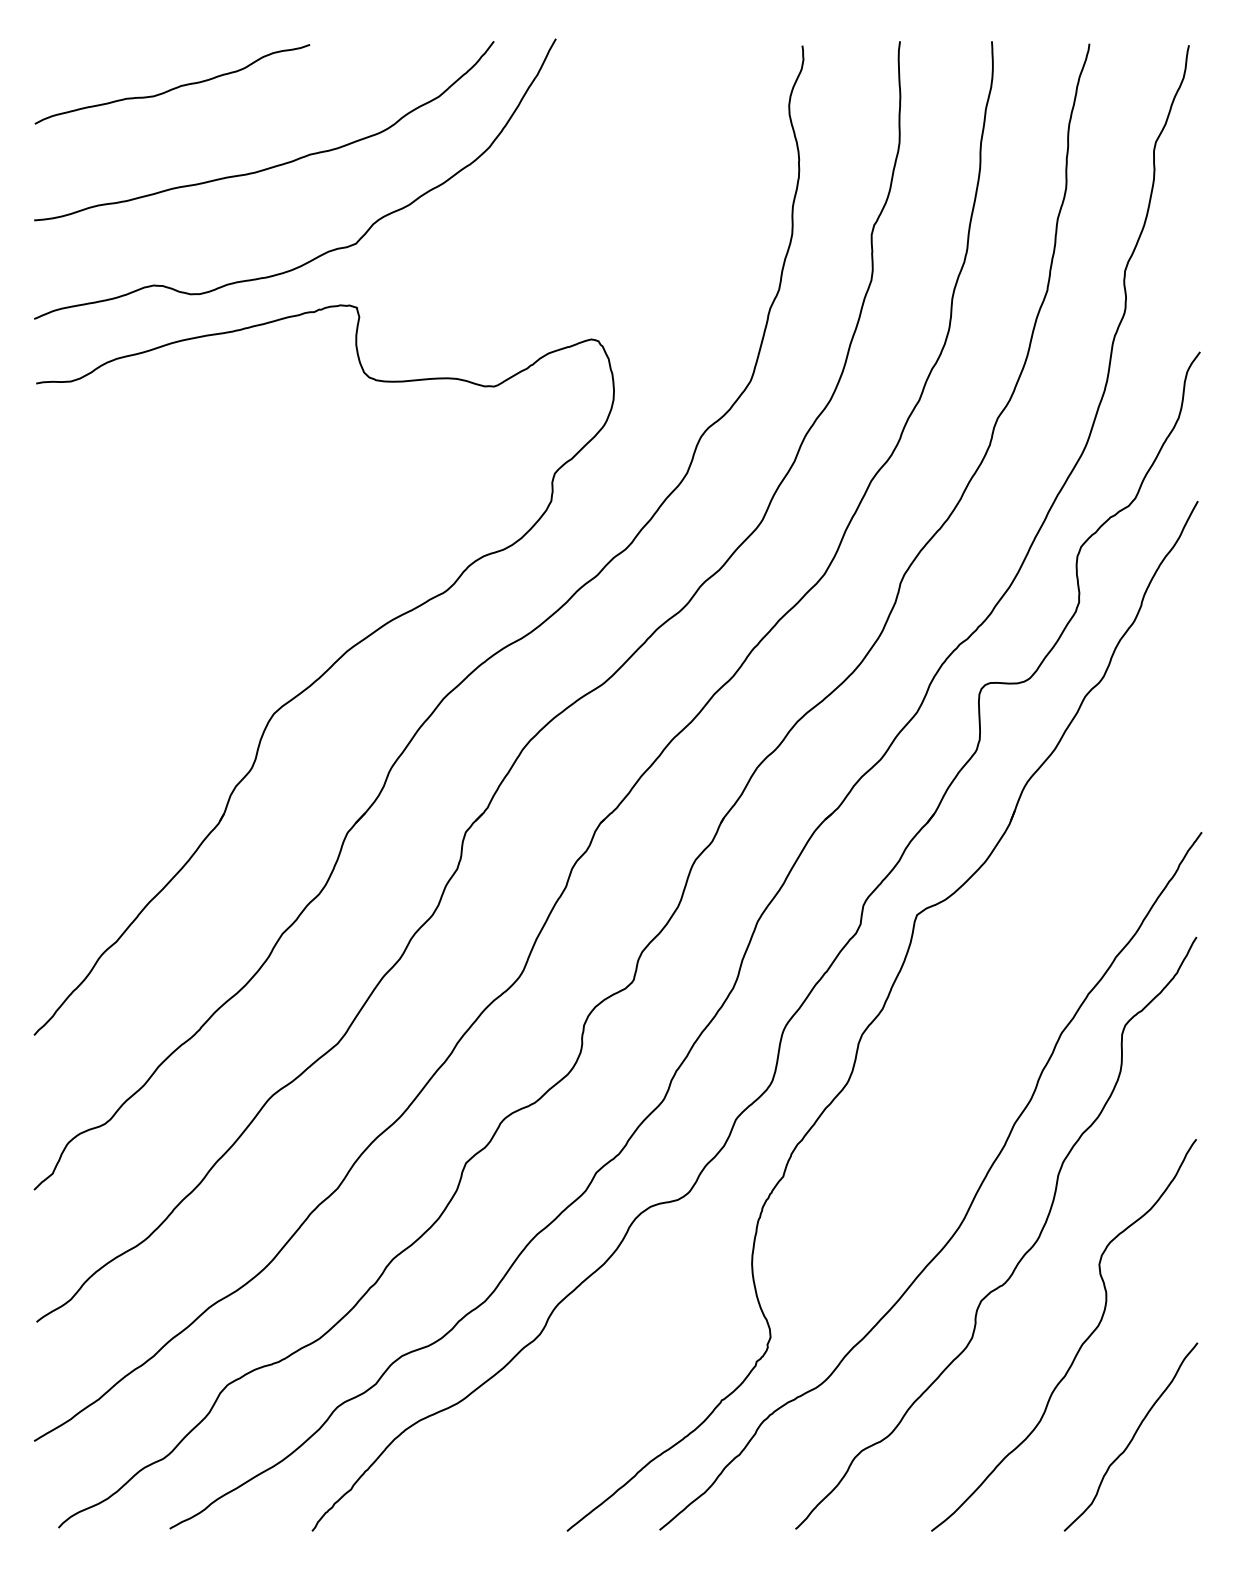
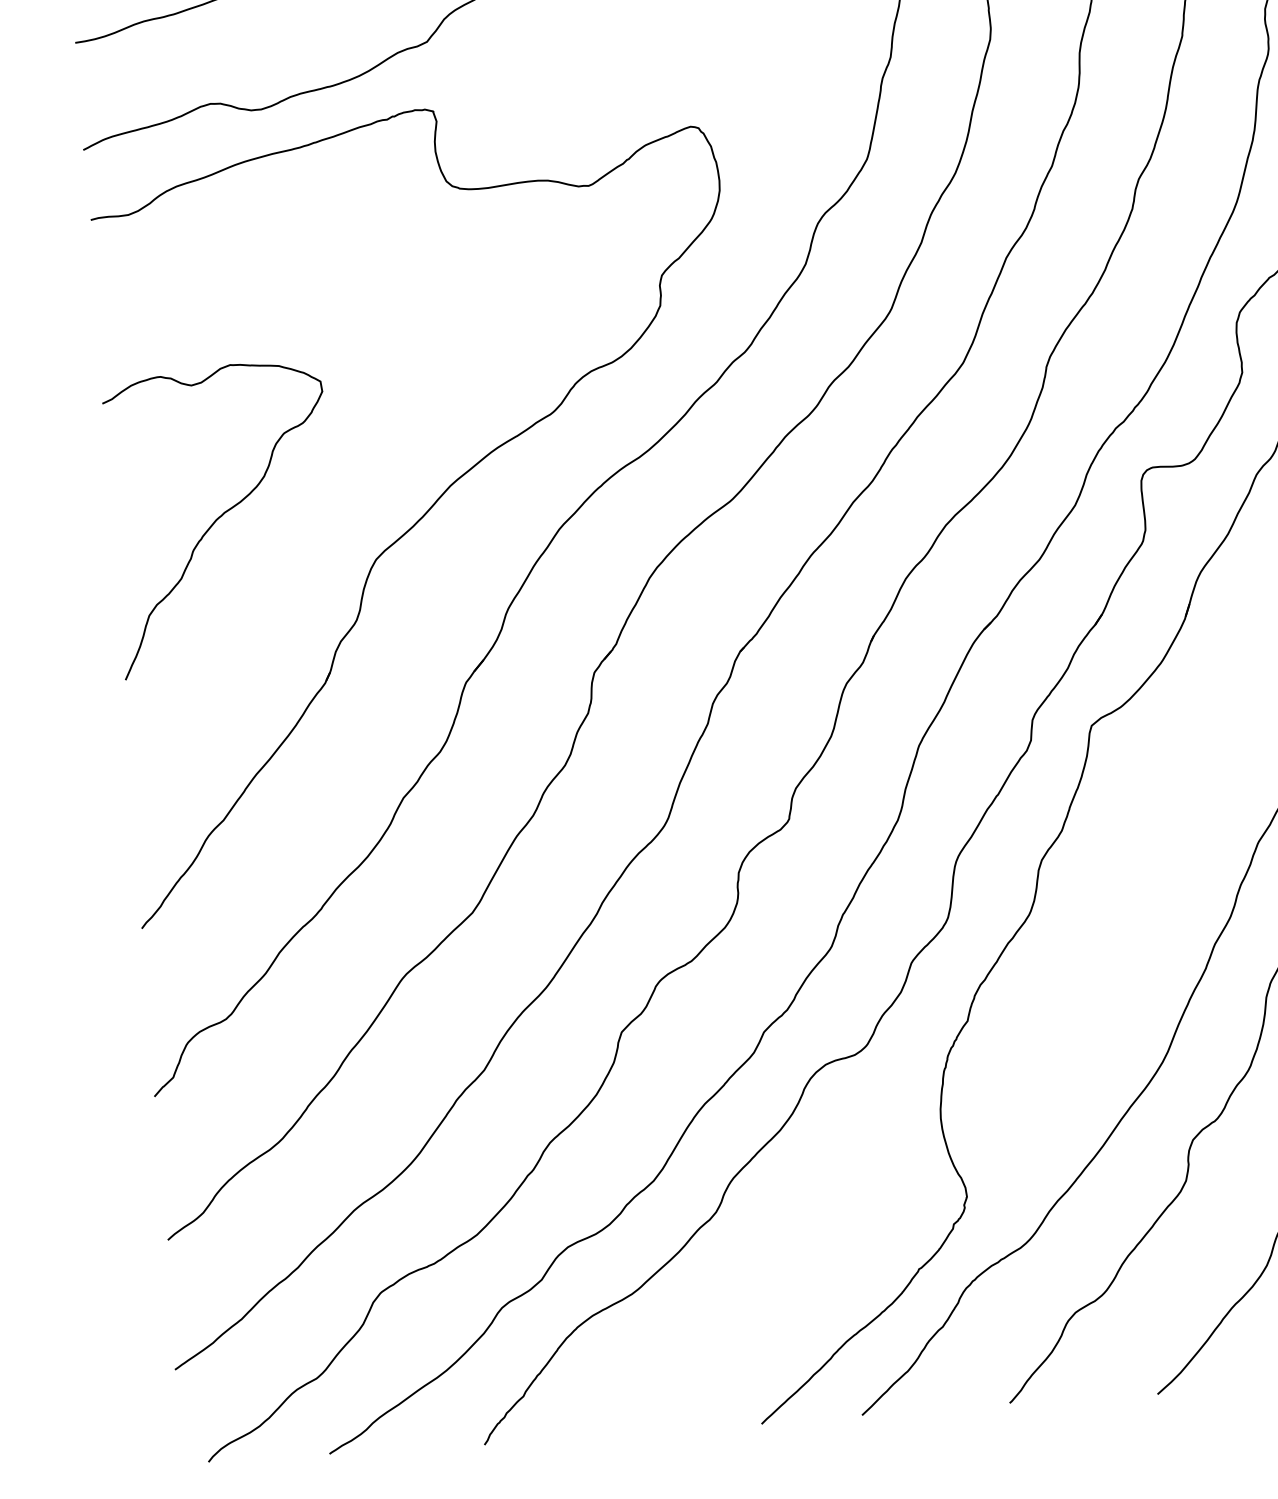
curve: (135, 664) -> (221, 517), added

